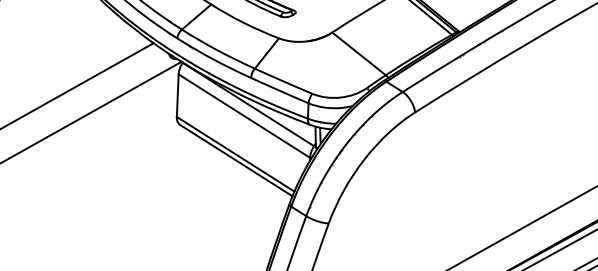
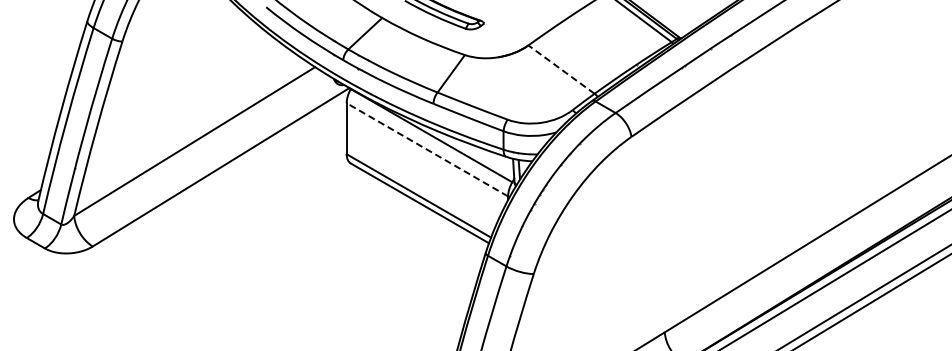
line: (359, 53) -> (561, 69), solid -> dashed
line: (243, 115) -> (426, 149), solid -> dashed

